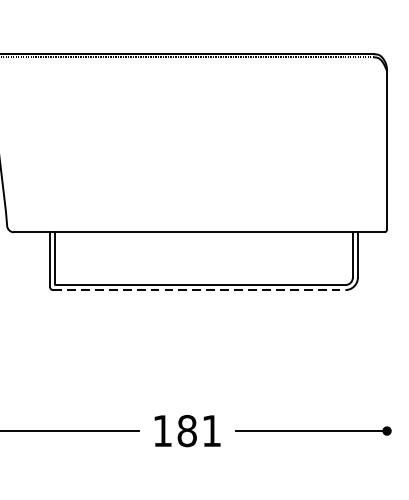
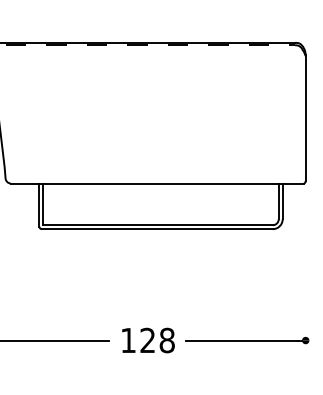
line: (199, 290) -> (157, 229), dashed -> solid
text: (199, 430) -> (157, 340), 181 -> 128

